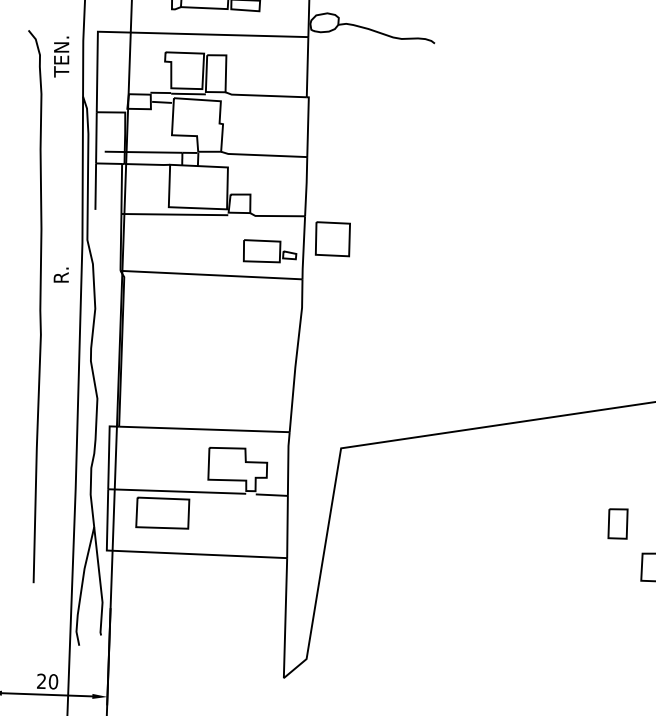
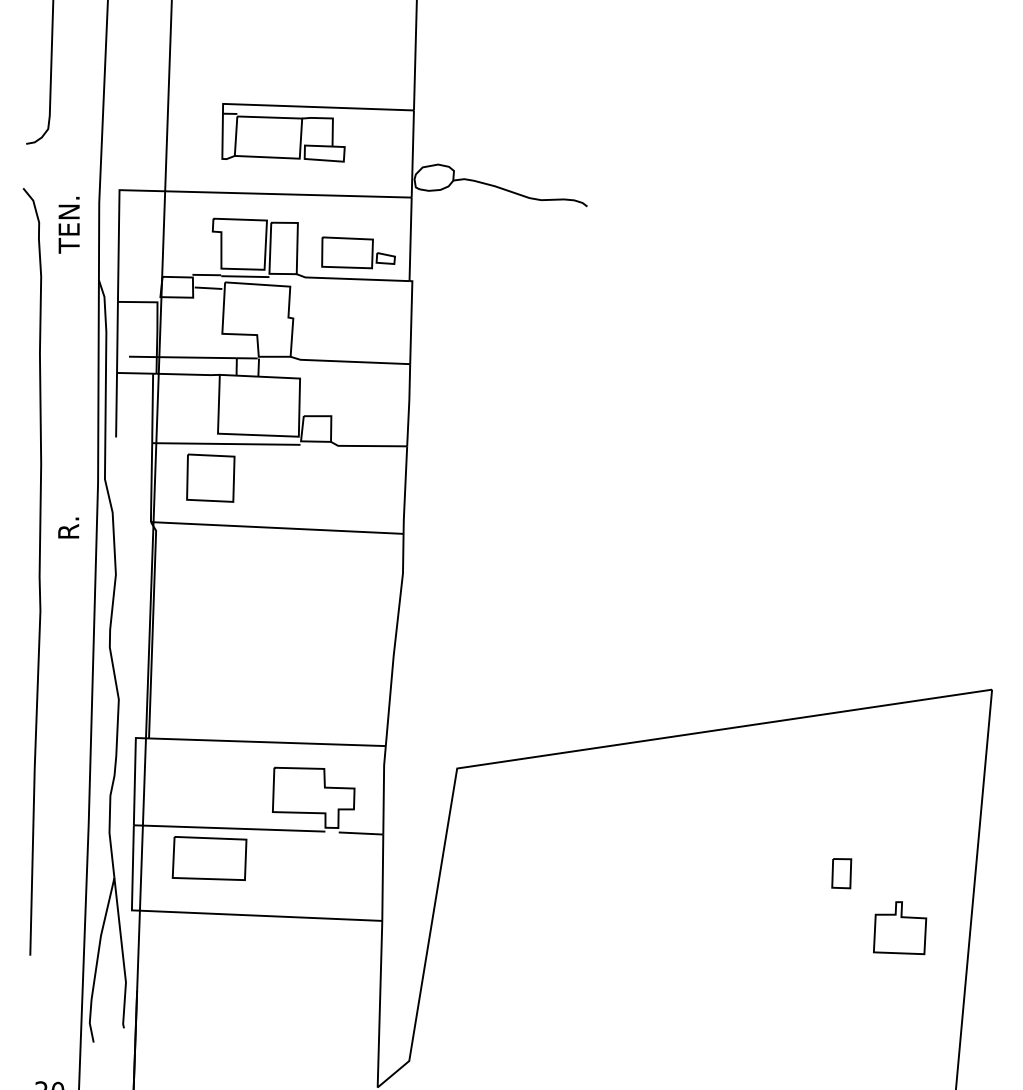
part: (332, 238) -> (210, 477), moved
part: (270, 250) -> (358, 252), moved
part: (617, 523) -> (841, 873), size x0.71

